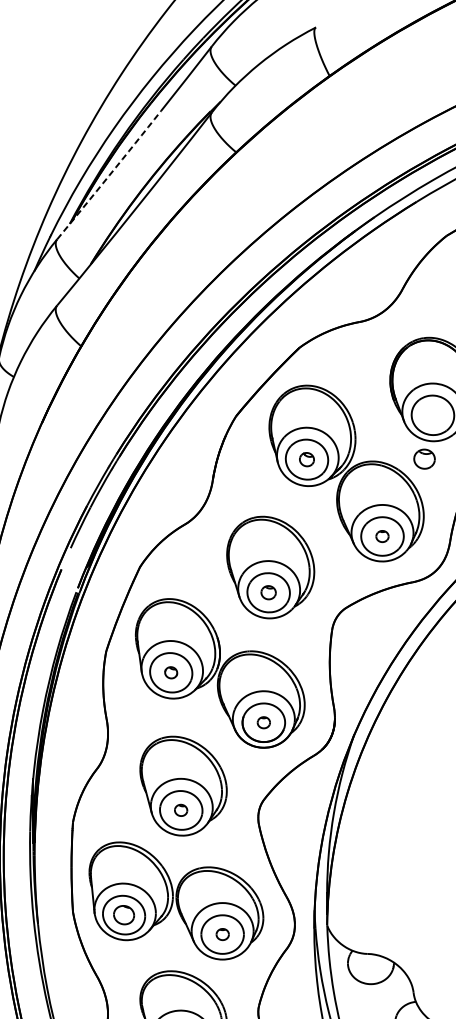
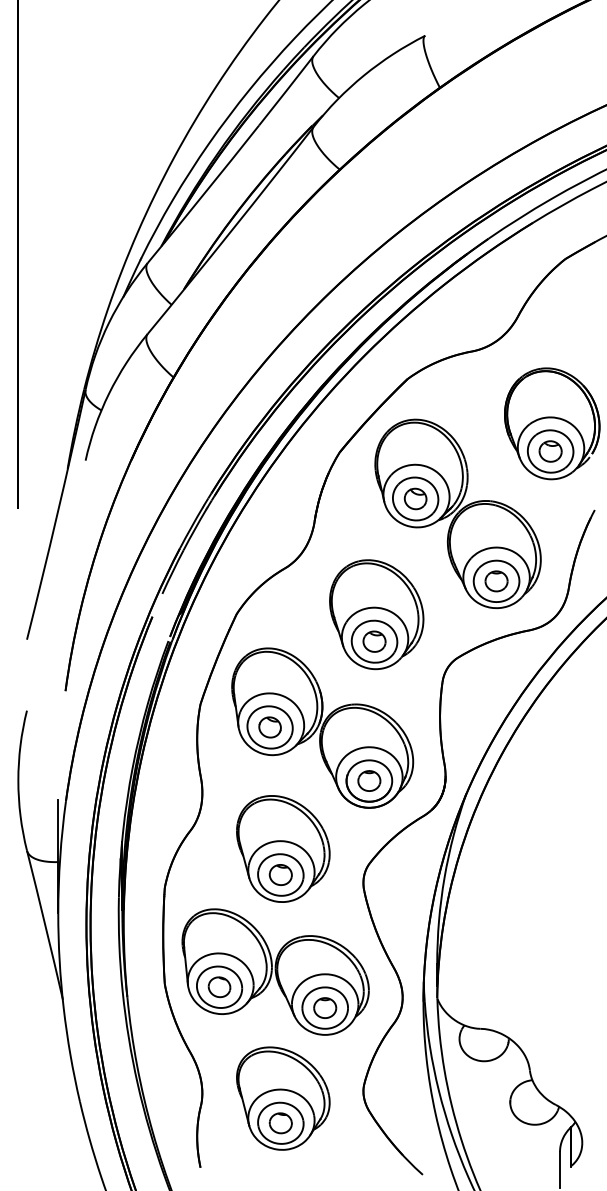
arc: (109, 175) -> (203, 194), dashed -> solid
part: (306, 459) -> (415, 498), size x1.43
part: (424, 459) -> (550, 451), moved
part: (382, 536) -> (496, 581), size x1.67
part: (268, 592) -> (374, 641), size x1.43
part: (170, 672) -> (269, 727), size x1.67
part: (263, 722) -> (369, 780), size x1.67
part: (180, 809) -> (280, 874), size x1.67
part: (222, 934) -> (325, 1007), size x1.67

